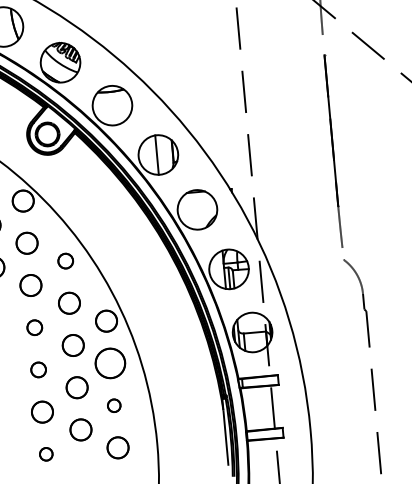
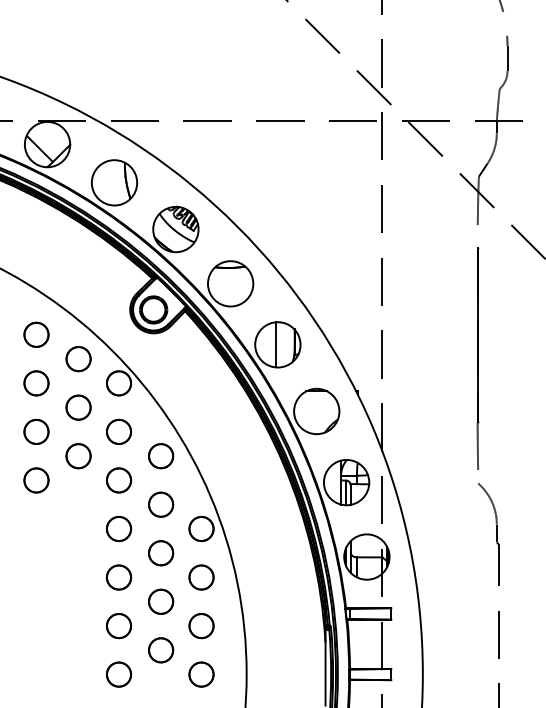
circle: (66, 261) -> (161, 456), size x1.43
circle: (34, 327) -> (118, 528), size x1.43
circle: (110, 363) -> (201, 577), size x0.71
circle: (38, 369) -> (118, 577), size x1.43
circle: (114, 405) -> (201, 626), size x1.67
circle: (45, 454) -> (118, 674), size x1.67

